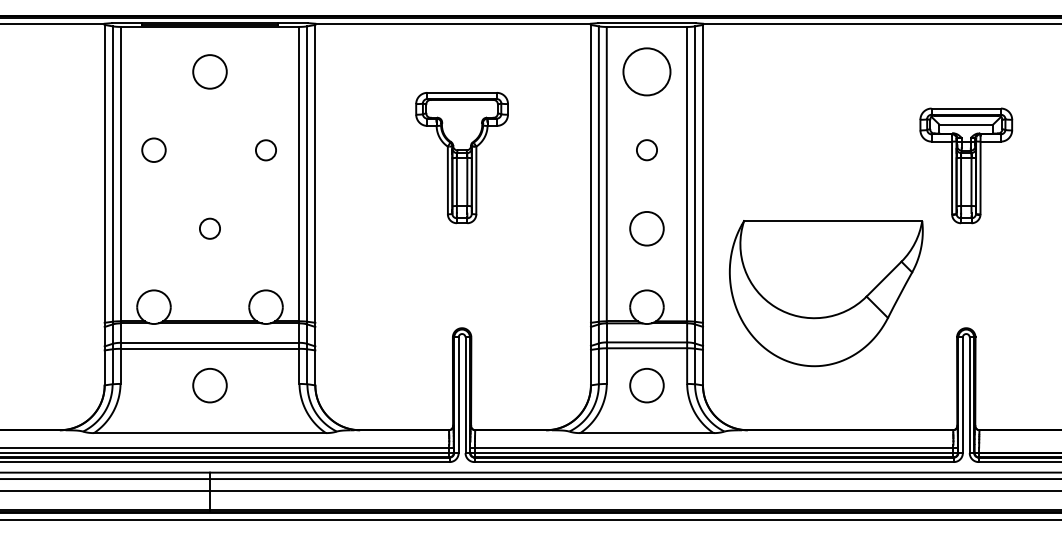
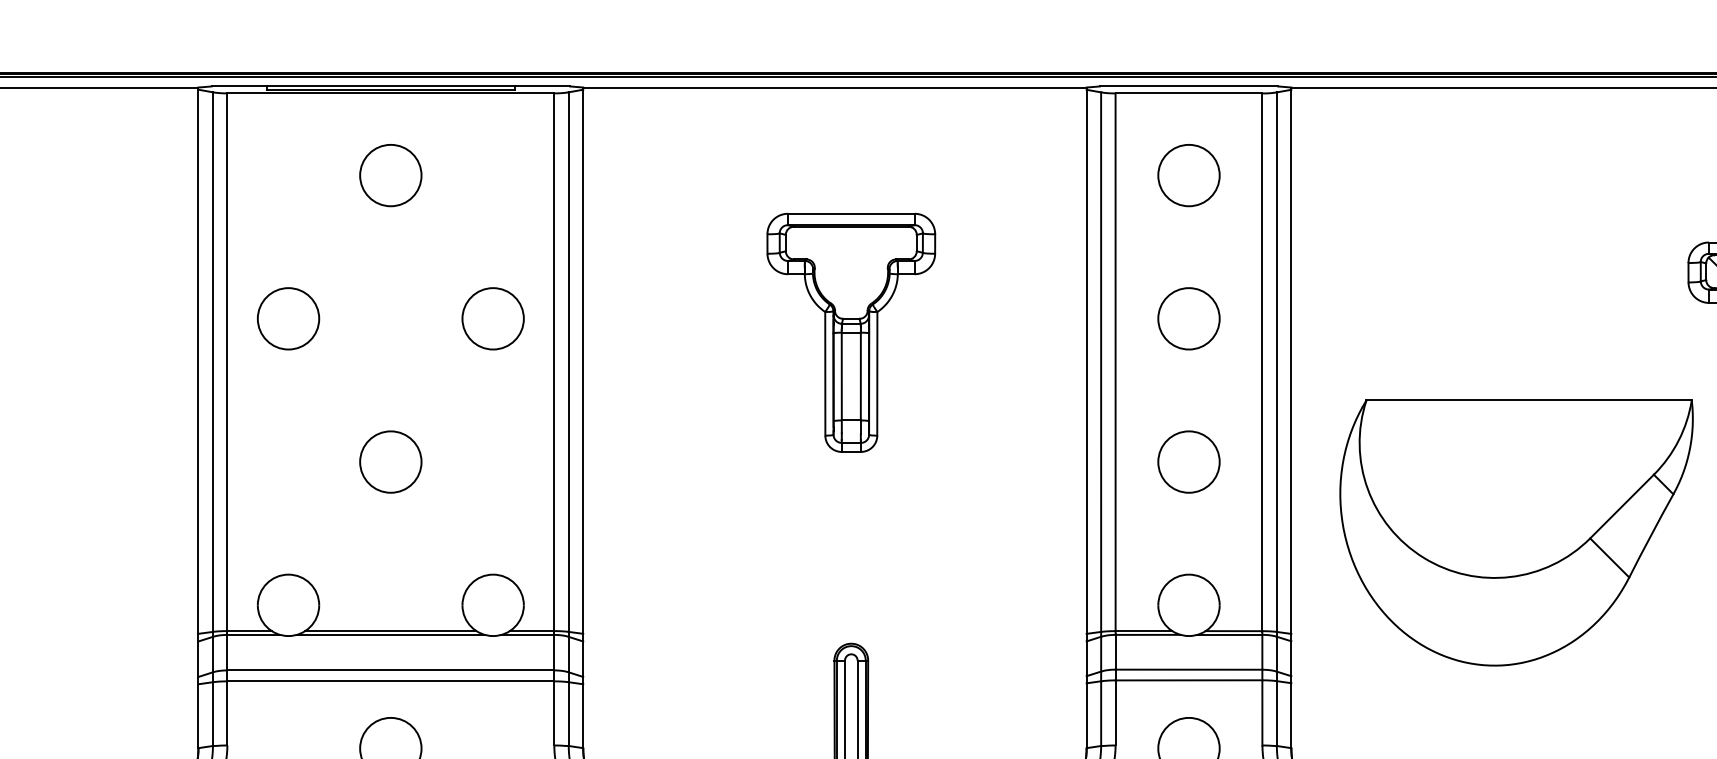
circle: (646, 71) -> (1188, 174), size x0.71
circle: (153, 149) -> (287, 317), size x1.43
circle: (646, 149) -> (1188, 317), size x1.67
circle: (265, 150) -> (492, 319), size x1.67
circle: (209, 228) -> (389, 461), size x1.67
part: (825, 293) -> (1515, 532), moved

